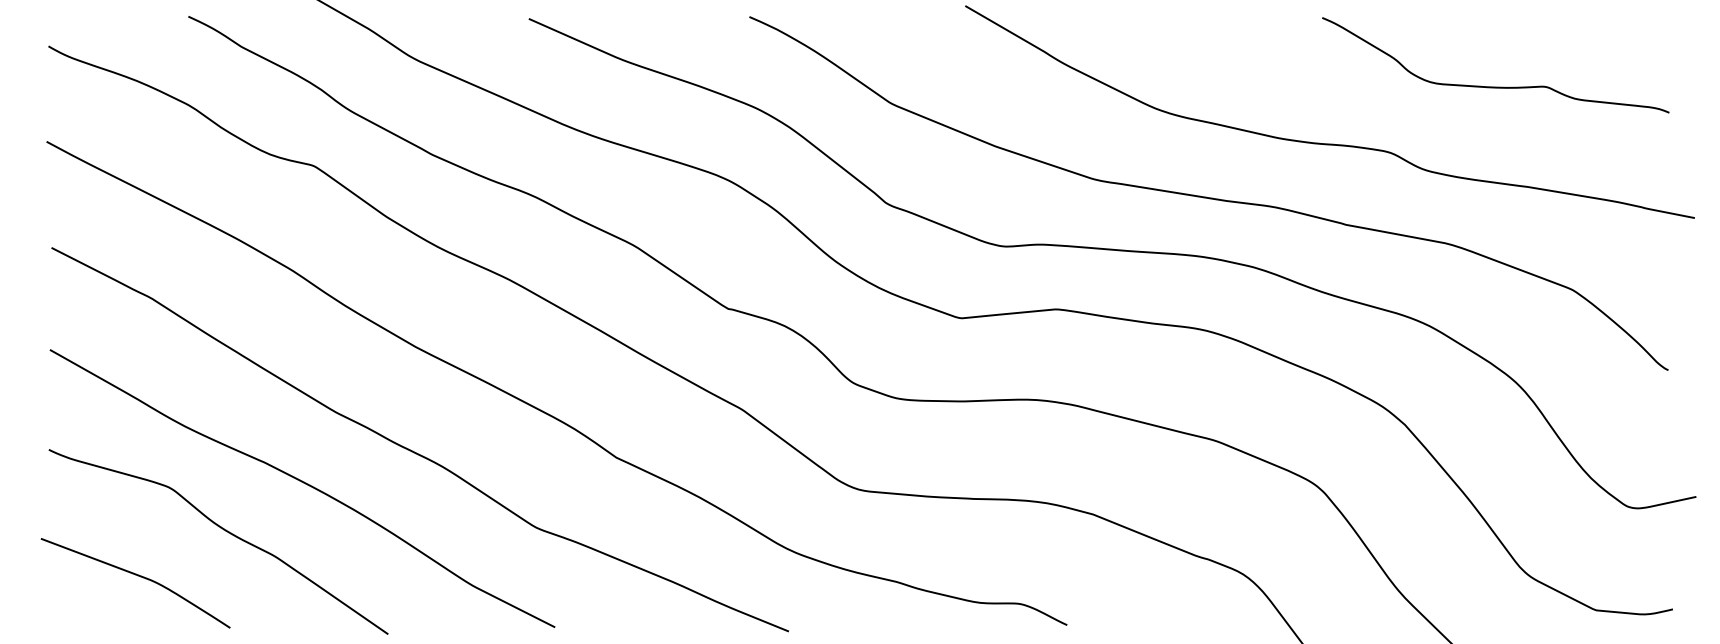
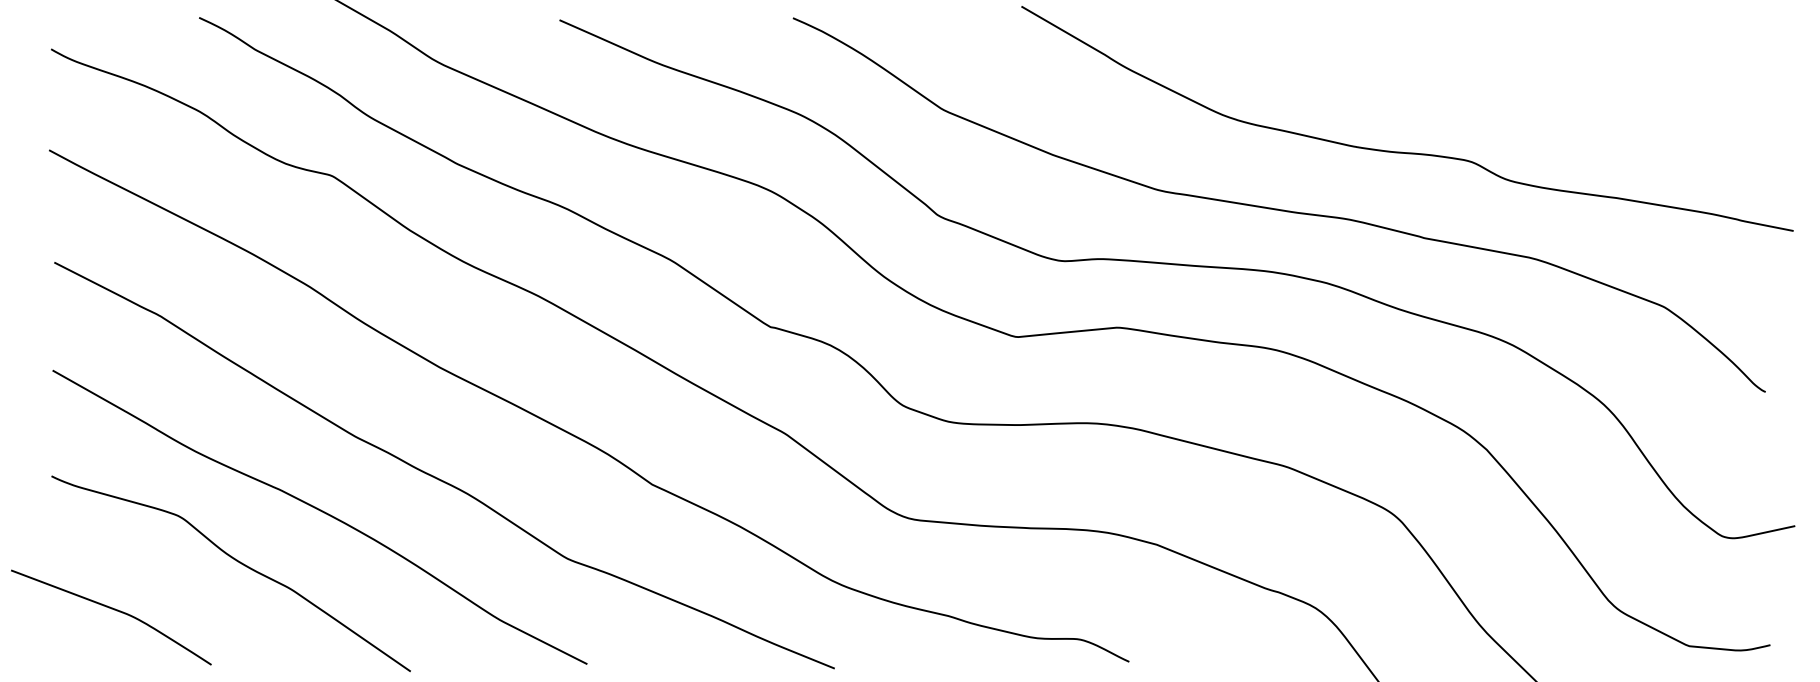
curve: (1494, 86) -> (1581, 91), removed
curve: (138, 576) -> (114, 610), moved

